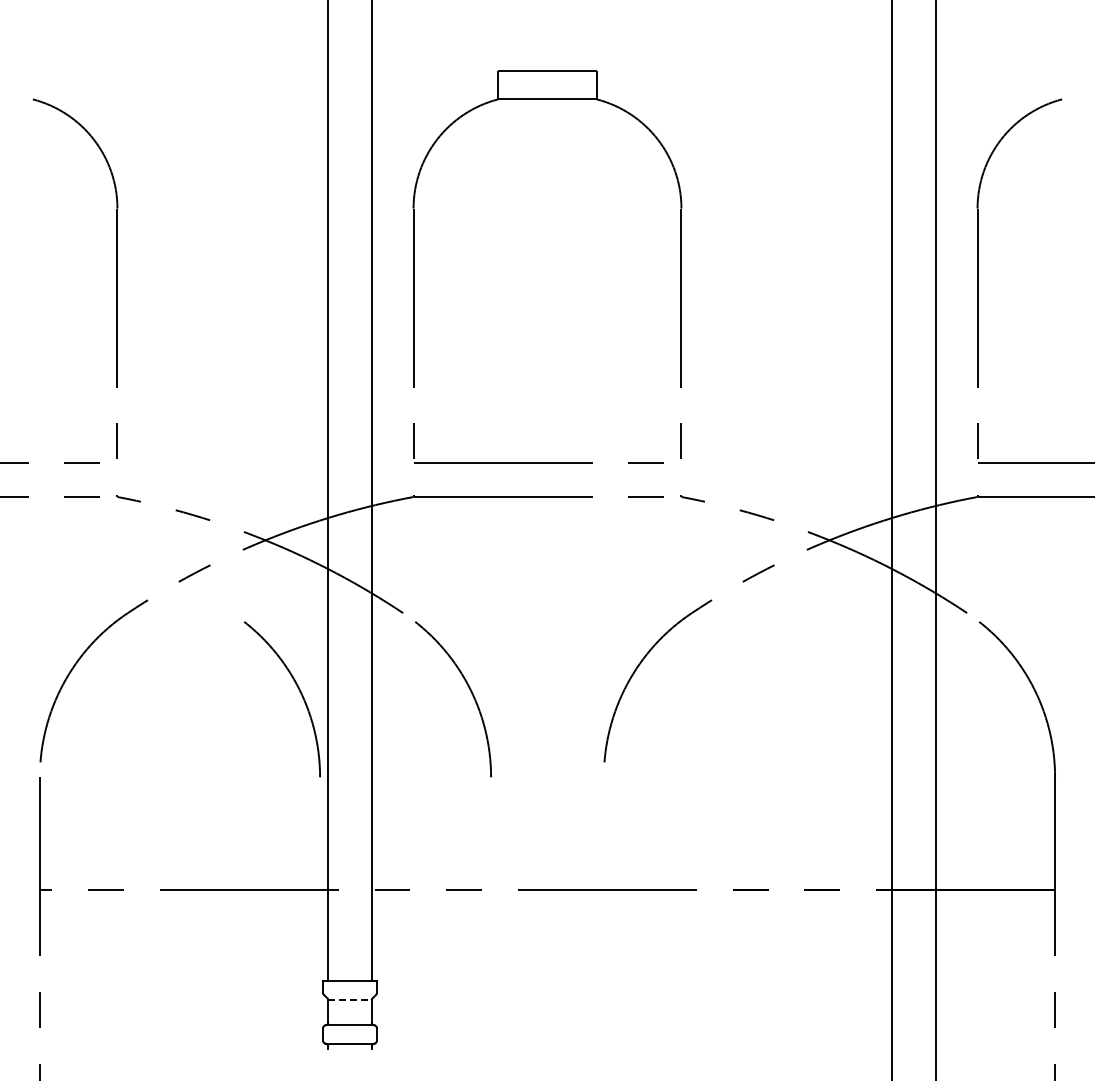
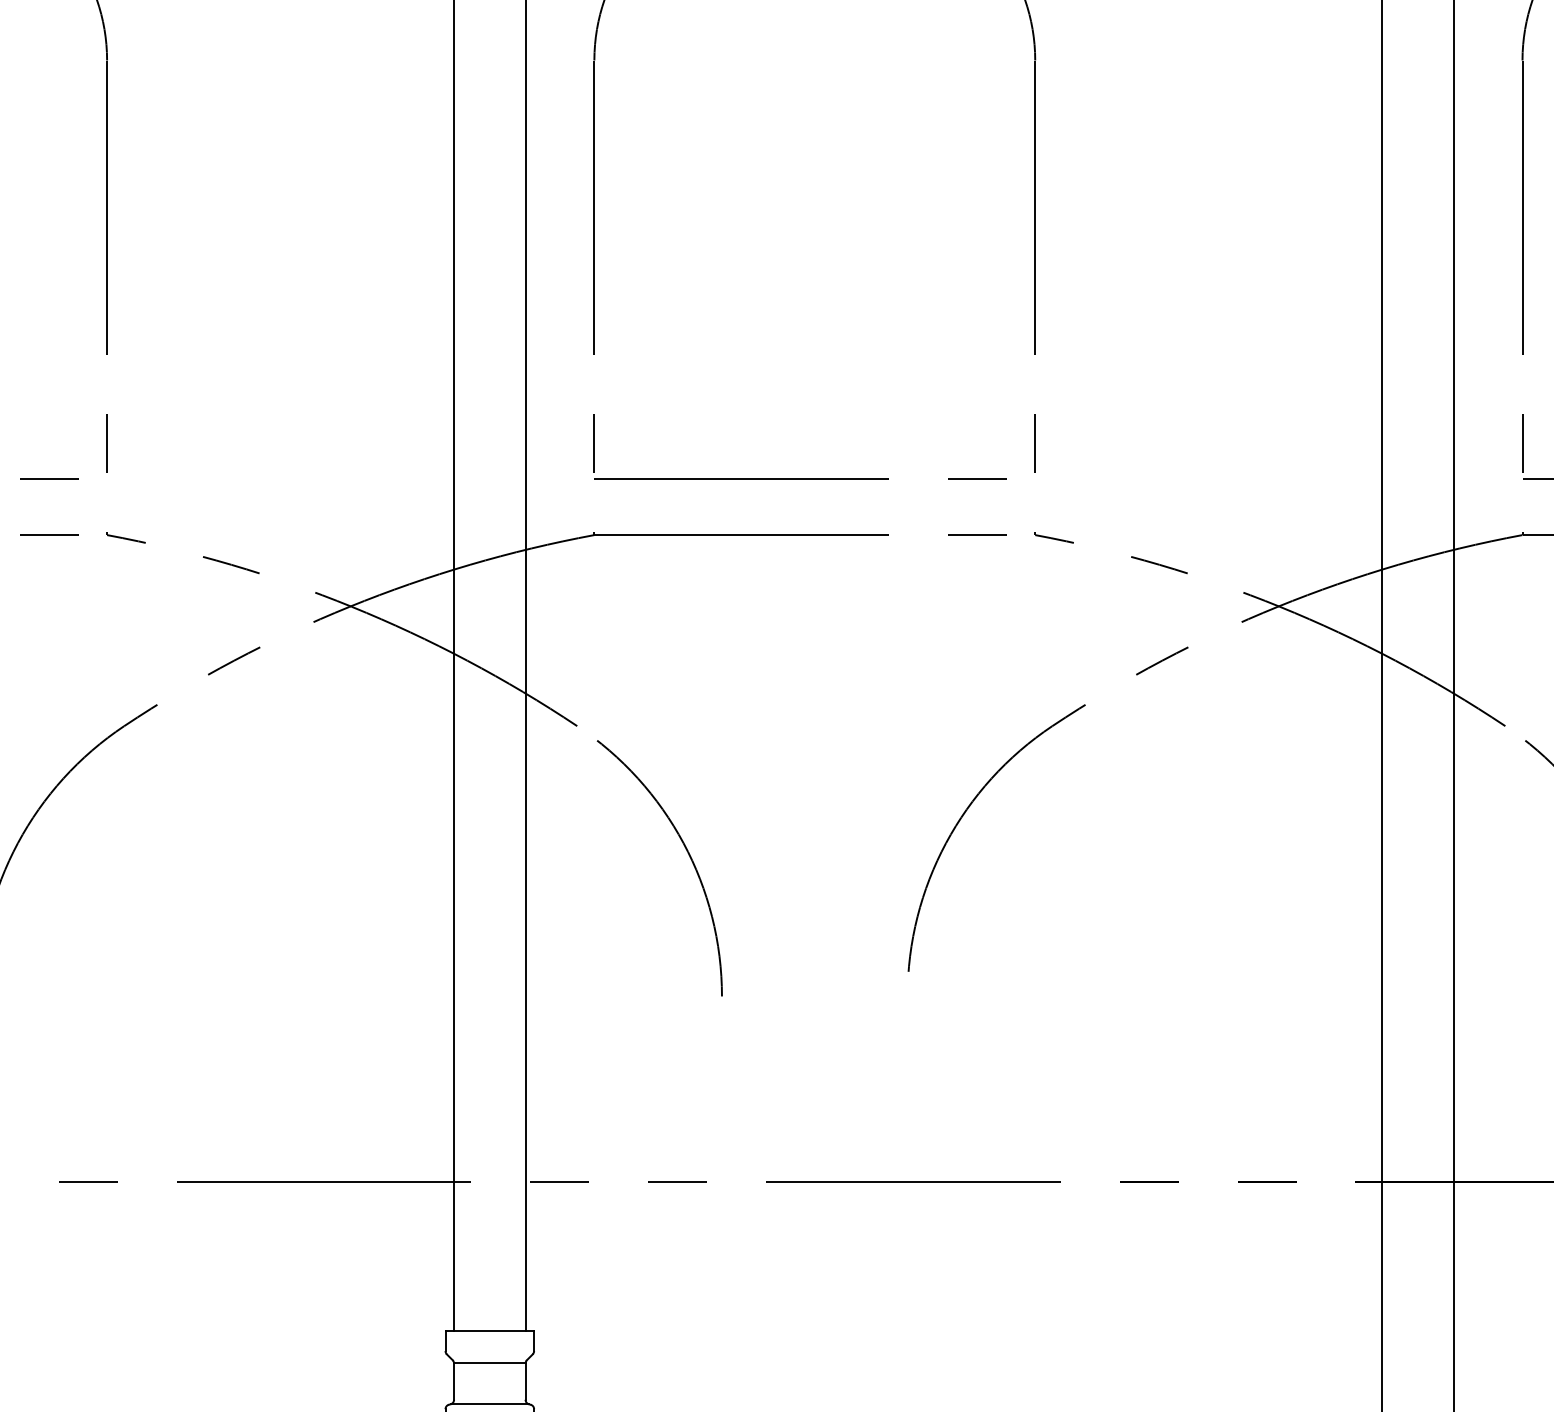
arc: (298, 690) -> (405, 853), removed
line: (350, 1000) -> (490, 1363), dashed -> solid

